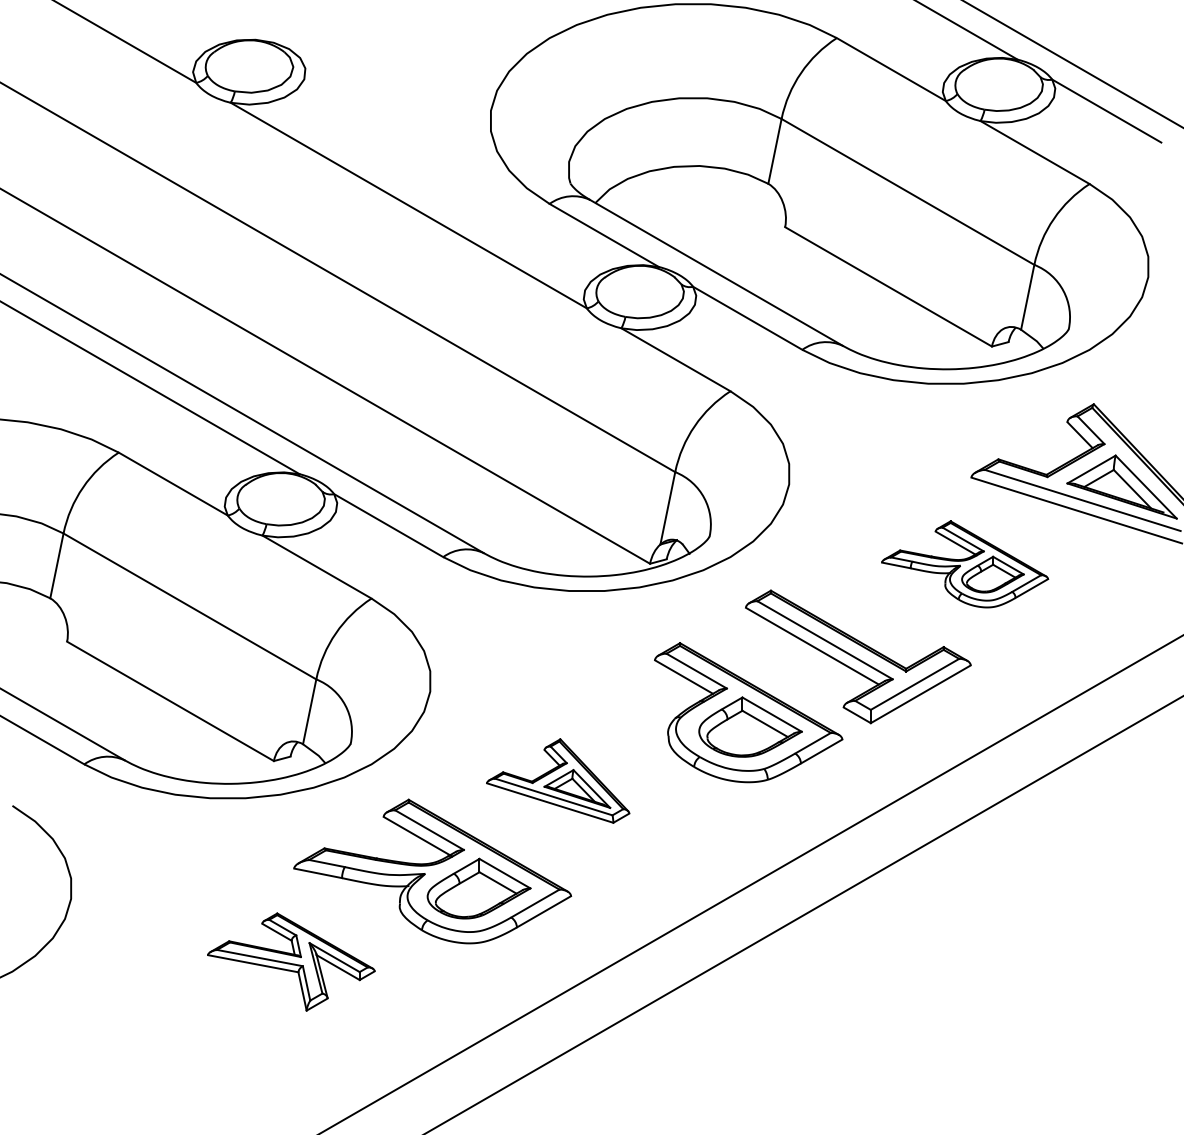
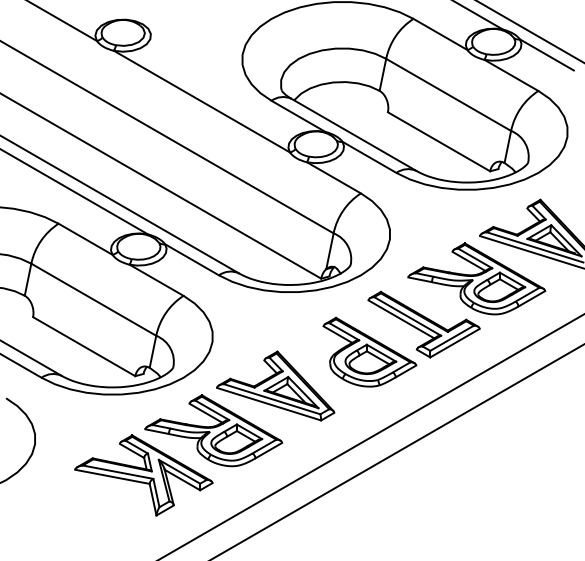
part: (964, 563) -> (476, 278), size x1.67
part: (557, 779) -> (275, 385), size x1.67
part: (290, 962) -> (143, 475), size x1.67

